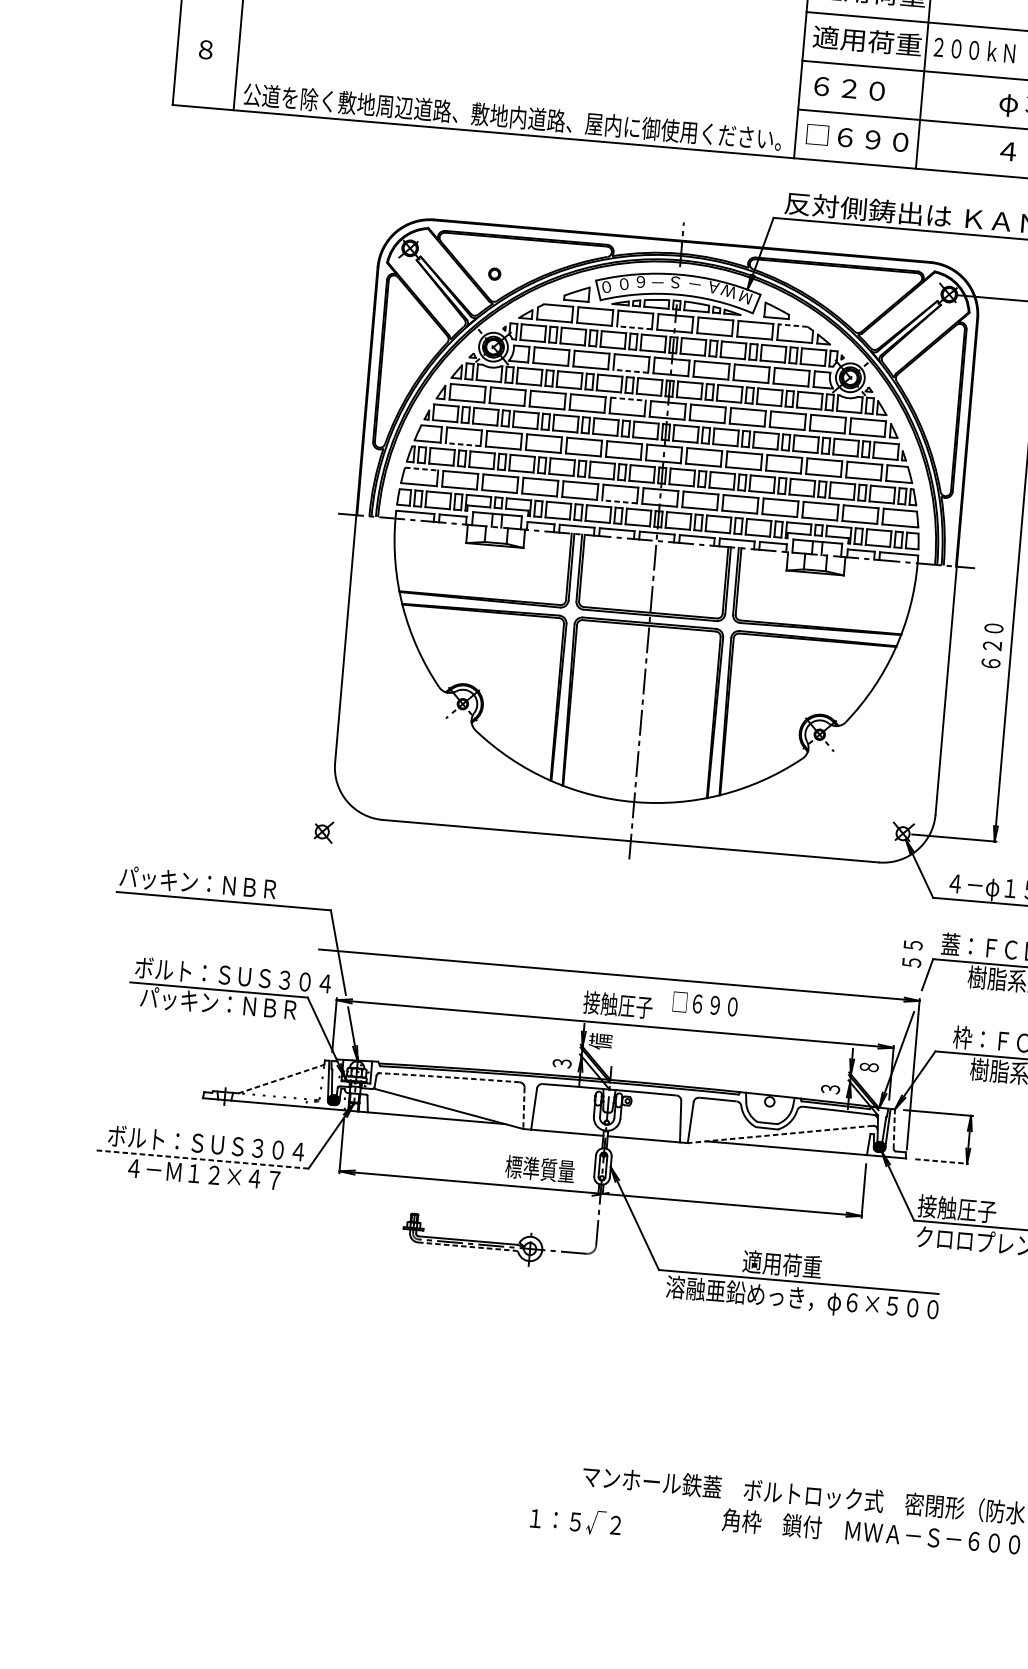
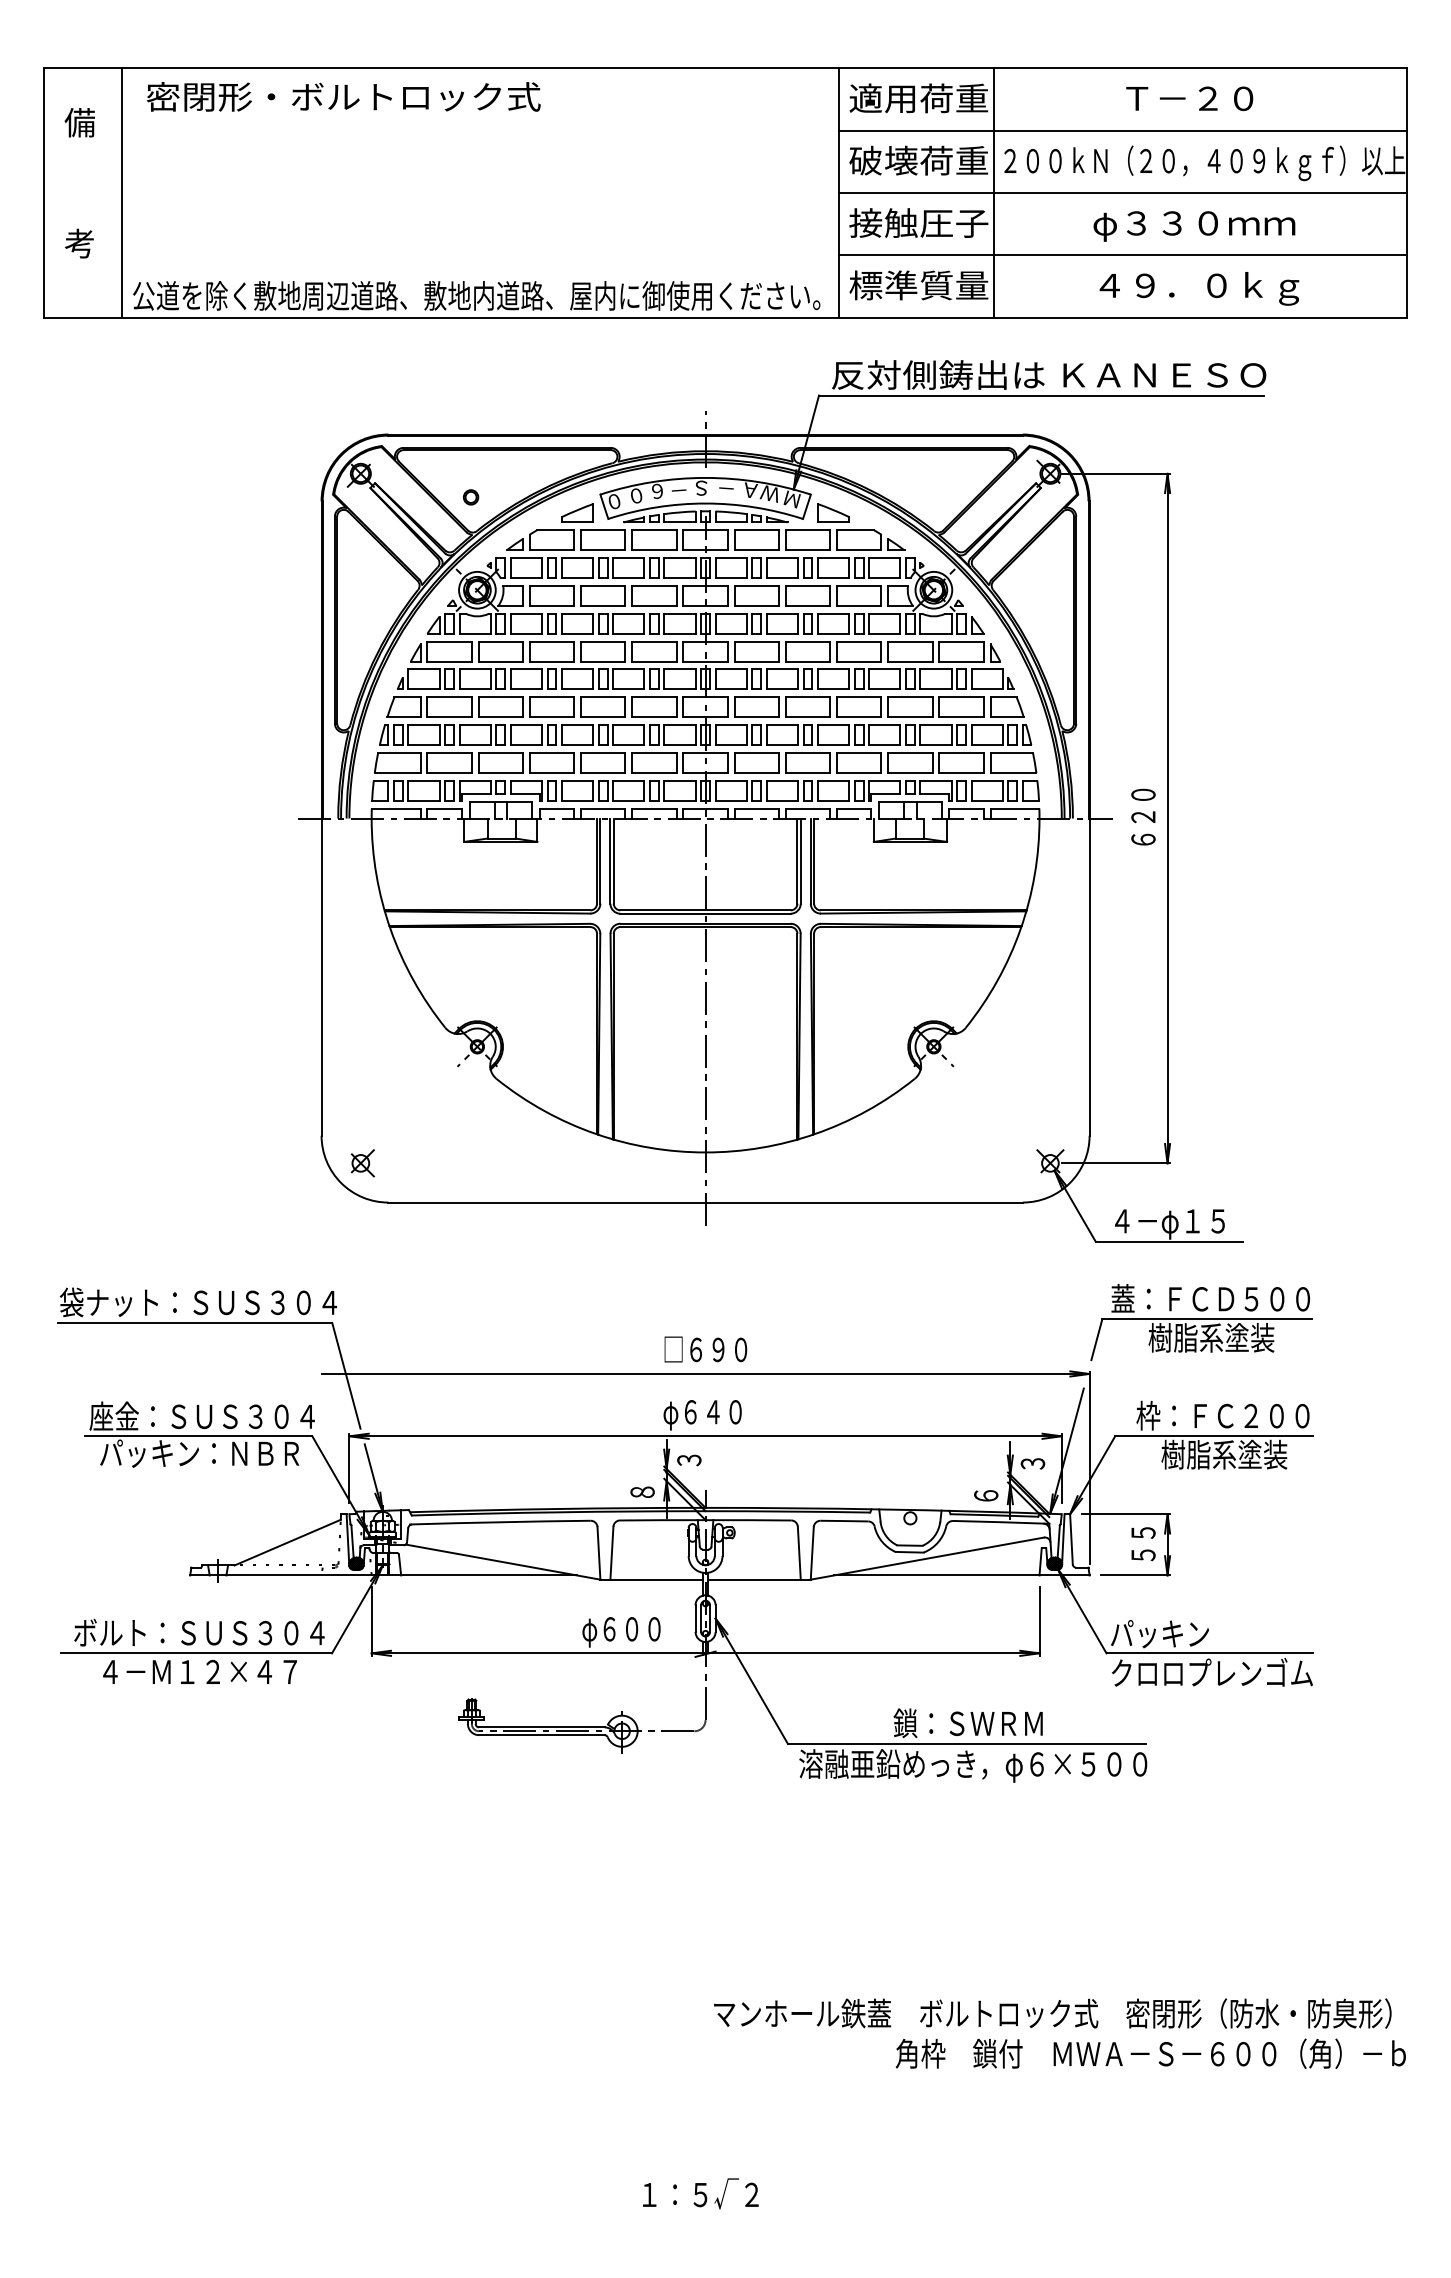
text: (839, 38) -> (883, 160), 適用荷重 -> 破壊荷重
text: (205, 49) -> (79, 243), ８ -> 考
text: (862, 89) -> (918, 222), ６２０ -> 接触圧子
text: (858, 138) -> (918, 285), □６９０ -> 標準質量
line: (793, 325) -> (855, 530), dashed -> solid
line: (633, 327) -> (653, 550), dashed -> solid
line: (630, 370) -> (653, 605), dashed -> solid
line: (628, 399) -> (654, 641), dashed -> solid
line: (463, 444) -> (449, 717), dashed -> solid
line: (421, 468) -> (399, 752), dashed -> solid
line: (618, 501) -> (653, 772), dashed -> solid
text: (992, 645) -> (1143, 816), moved
part: (323, 832) -> (362, 1163), moved
text: (227, 885) -> (198, 1302), パッキン：ＮＢＲ -> 袋ナット：ＳＵＳ３０４
text: (912, 954) -> (1143, 1544), moved
text: (232, 974) -> (214, 1415), ボルト：ＳＵＳ３０４ -> 座金：ＳＵＳ３０４
text: (705, 1004) -> (705, 1349), moved
text: (618, 1006) -> (707, 1413), 接触圧子 -> φ６４０
text: (600, 1041) -> (688, 1460), 備 -> ３
text: (562, 1063) -> (642, 1492), ３ -> ８
text: (868, 1067) -> (1032, 1463), ８ -> ３
arc: (449, 1077) -> (501, 1522), dashed -> solid
line: (281, 1078) -> (287, 1542), dashed -> solid
text: (830, 1089) -> (986, 1495), ３ -> ６
line: (523, 1108) -> (598, 1553), dashed -> solid
line: (894, 1128) -> (1071, 1538), dashed -> solid
line: (779, 1134) -> (926, 1558), dashed -> solid
line: (202, 1159) -> (196, 1653), dashed -> solid
line: (942, 1161) -> (1136, 1575), dashed -> solid
text: (540, 1170) -> (626, 1630), 標準質量 -> φ６００
text: (956, 1208) -> (1159, 1633), 接触圧子 -> パッキン
line: (466, 1246) -> (541, 1735), dashed -> solid
text: (800, 1266) -> (967, 1723), 適用荷重 -> 鎖：ＳＷＲＭ
text: (575, 1520) -> (700, 2193), moved

